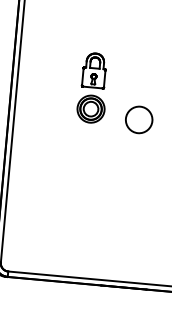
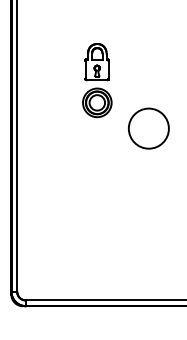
part: (93, 88) -> (97, 80), moved
circle: (138, 119) -> (148, 128), size x1.43

